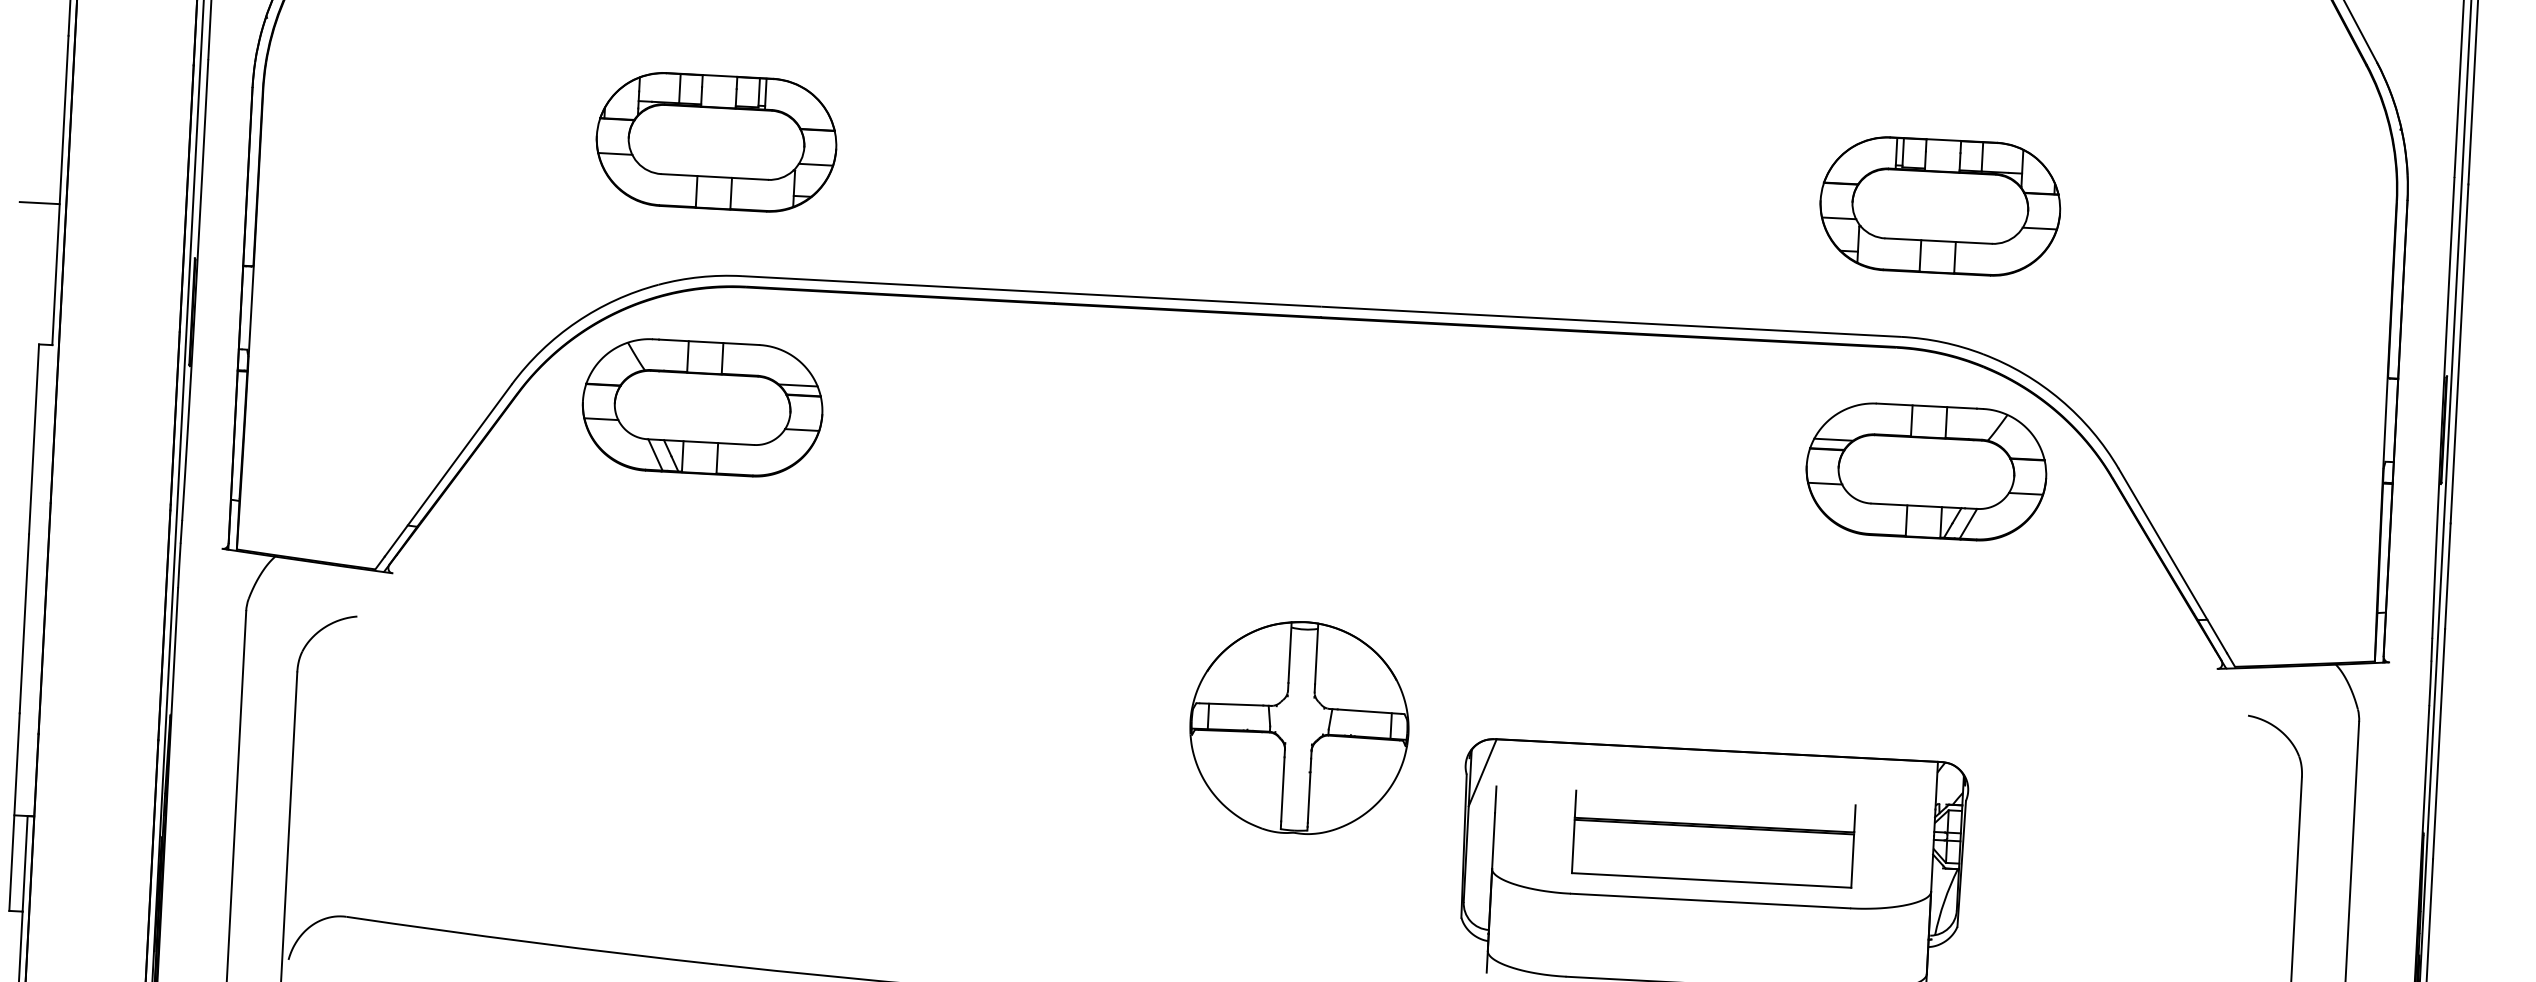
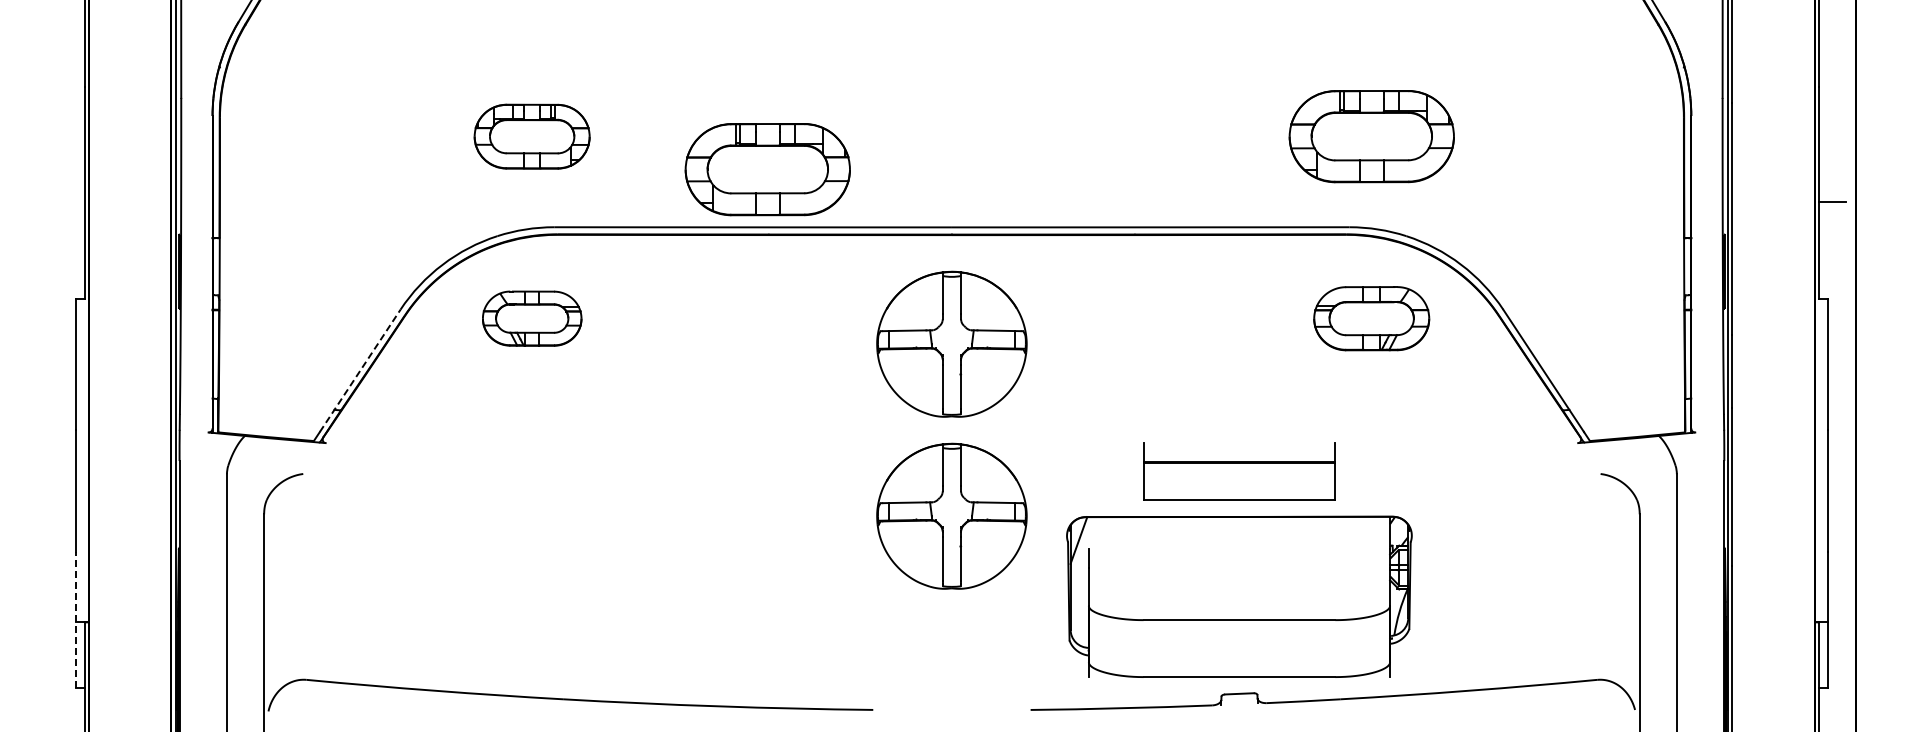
part: (717, 142) -> (532, 136), size x0.7
line: (38, 203) -> (70, 202), removed
part: (1057, 208) -> (767, 169), added
part: (703, 407) -> (532, 318), size x0.6
line: (448, 470) -> (360, 370), solid -> dashed
part: (1926, 471) -> (1371, 318), size x0.7
part: (1312, 475) -> (951, 343), added
line: (14, 812) -> (75, 620), solid -> dashed
part: (1713, 838) -> (1239, 471), moved

